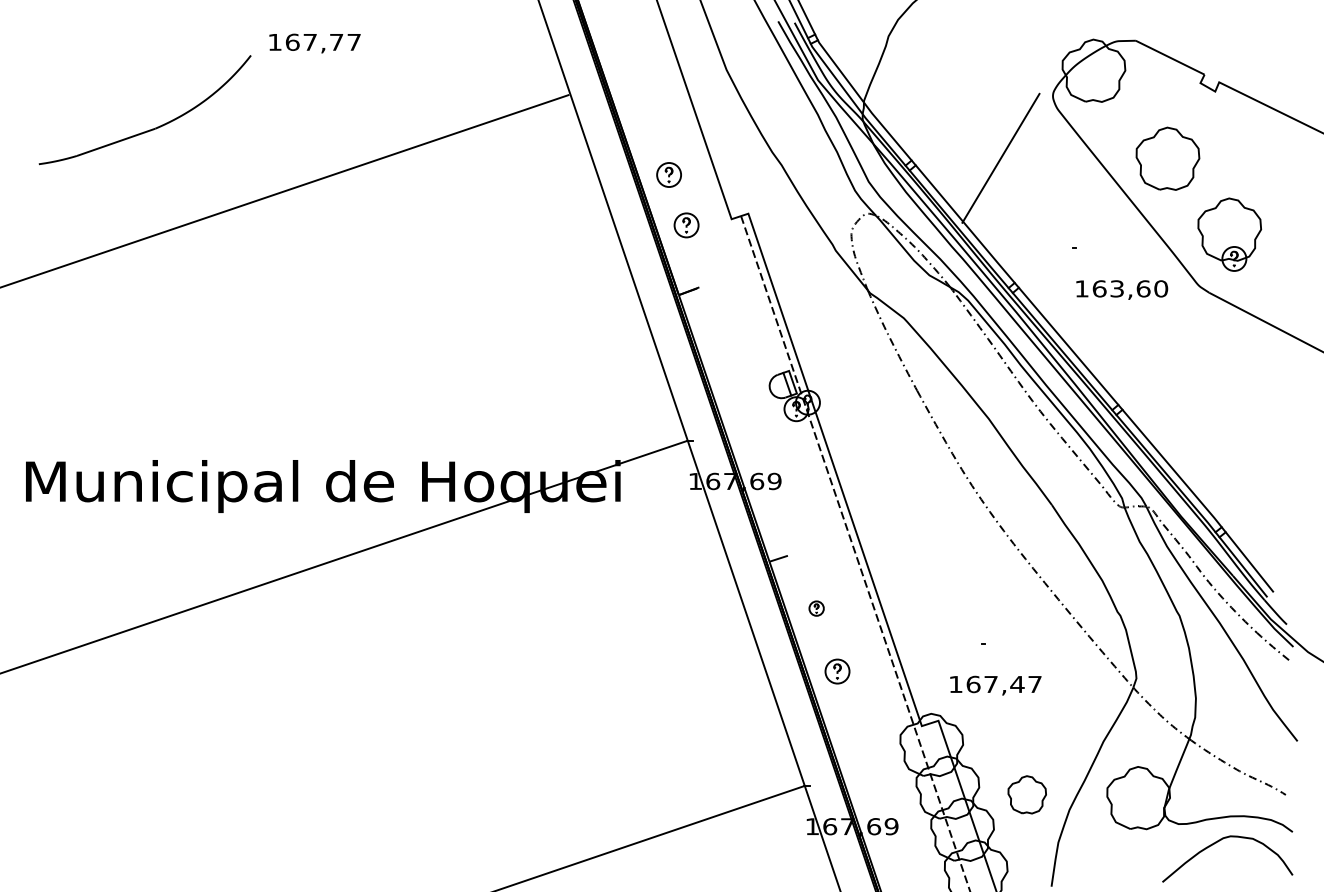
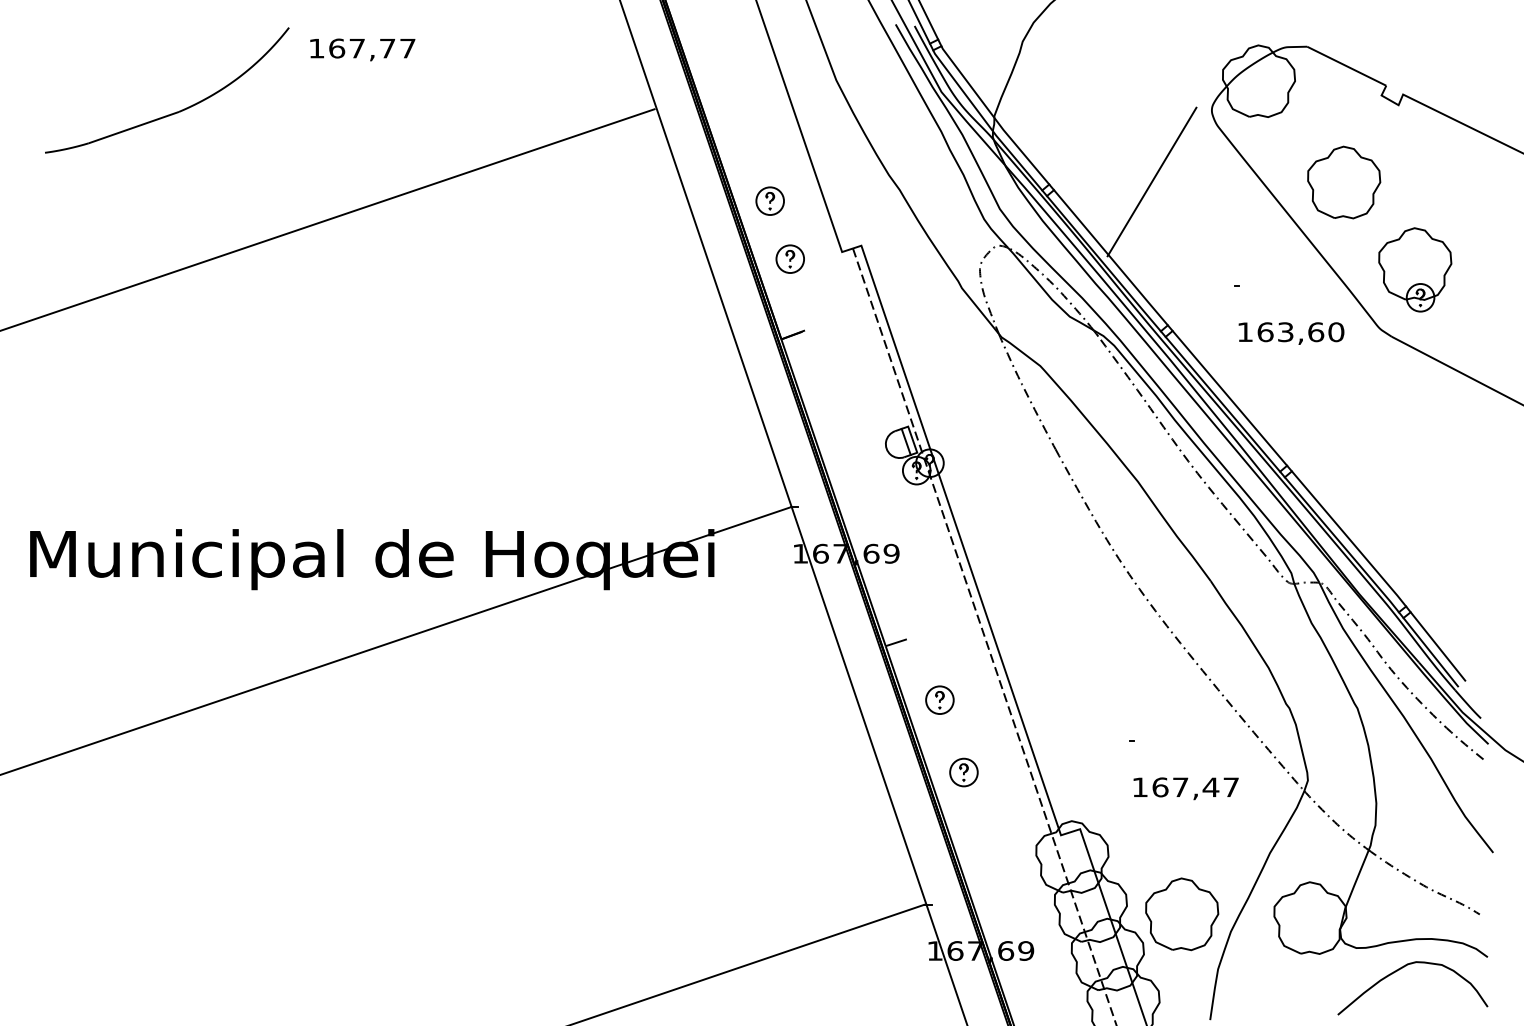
part: (150, 129) -> (173, 112), moved
part: (816, 608) -> (939, 699), size x1.67
text: (995, 685) -> (1185, 788), moved
part: (1027, 794) -> (1182, 914), size x1.67

